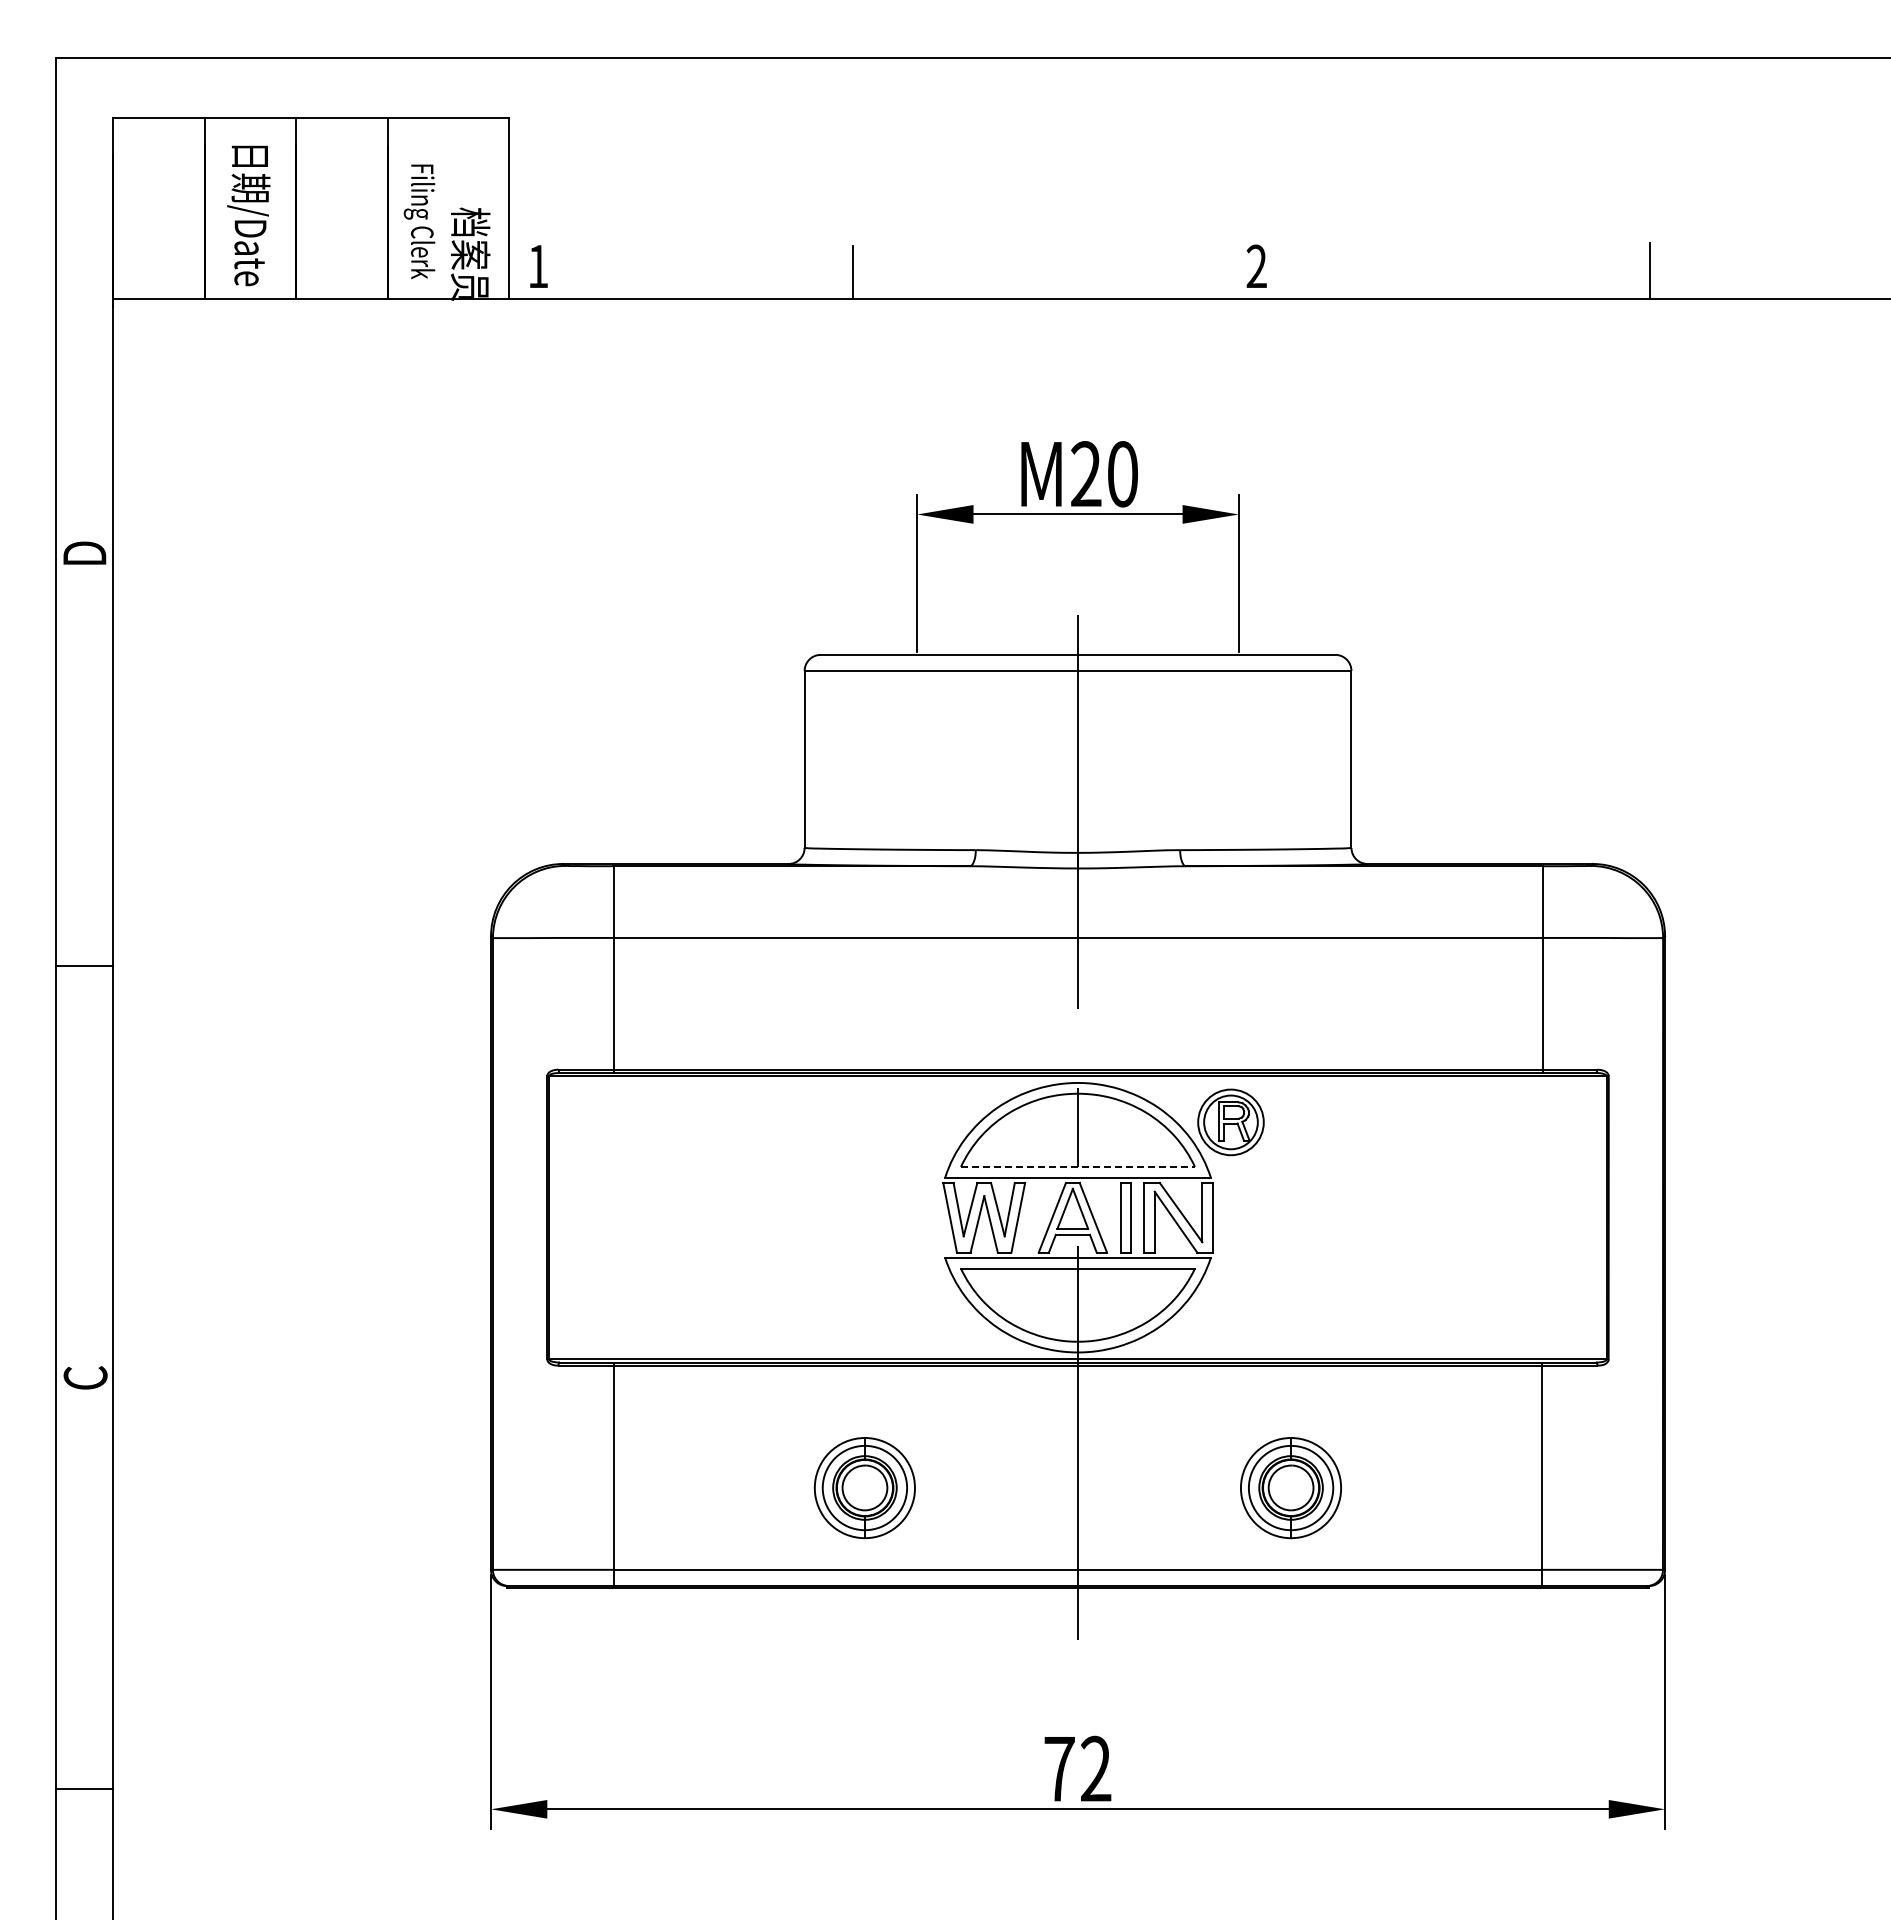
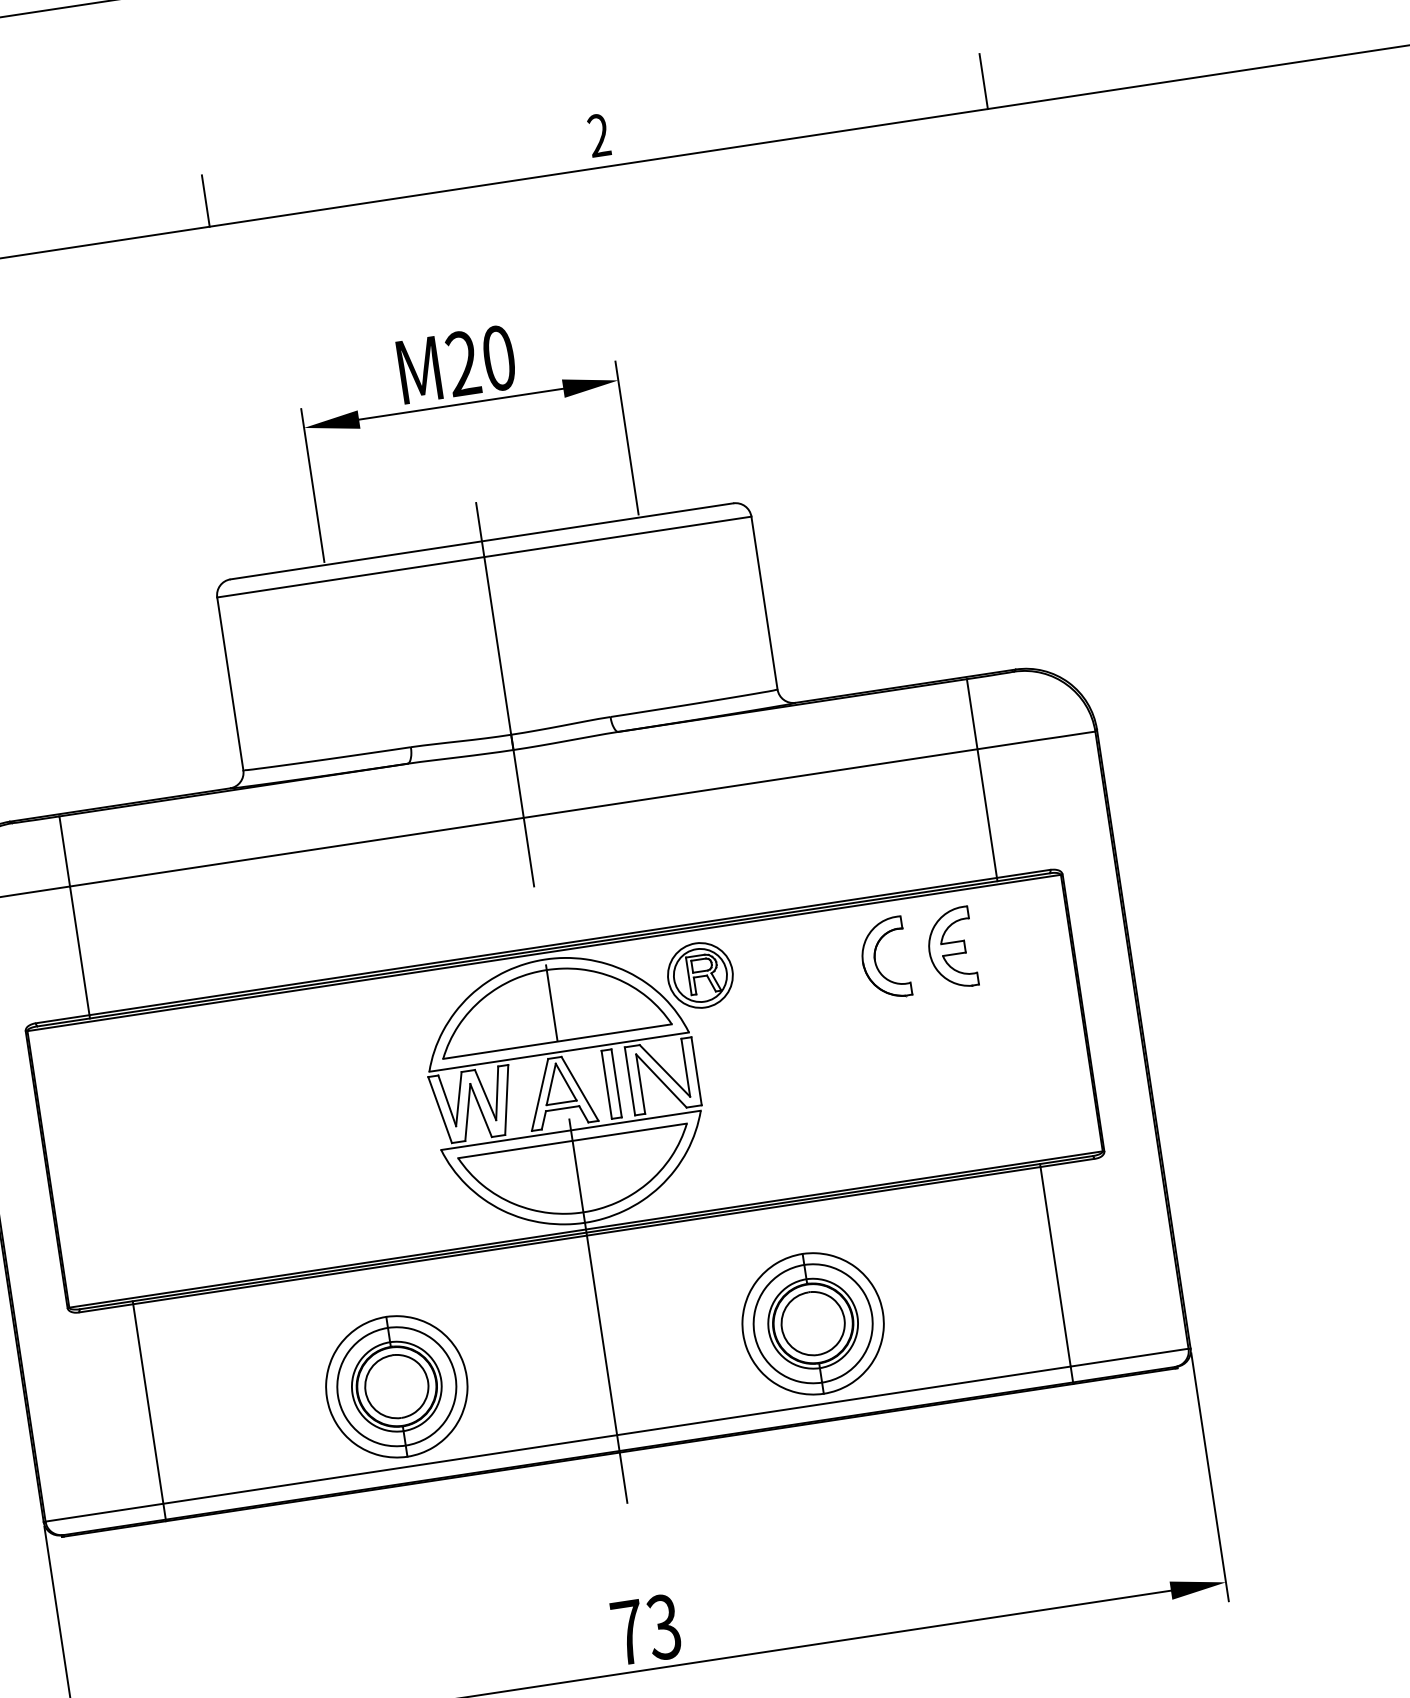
part: (1409, 1130) -> (876, 957), added
part: (1486, 1133) -> (951, 948), added
line: (1078, 1166) -> (557, 1041), dashed -> solid
part: (864, 1487) -> (396, 1386), size x1.43
part: (1290, 1487) -> (812, 1323), size x1.43
text: (1095, 1769) -> (663, 1627), 72 -> 73

